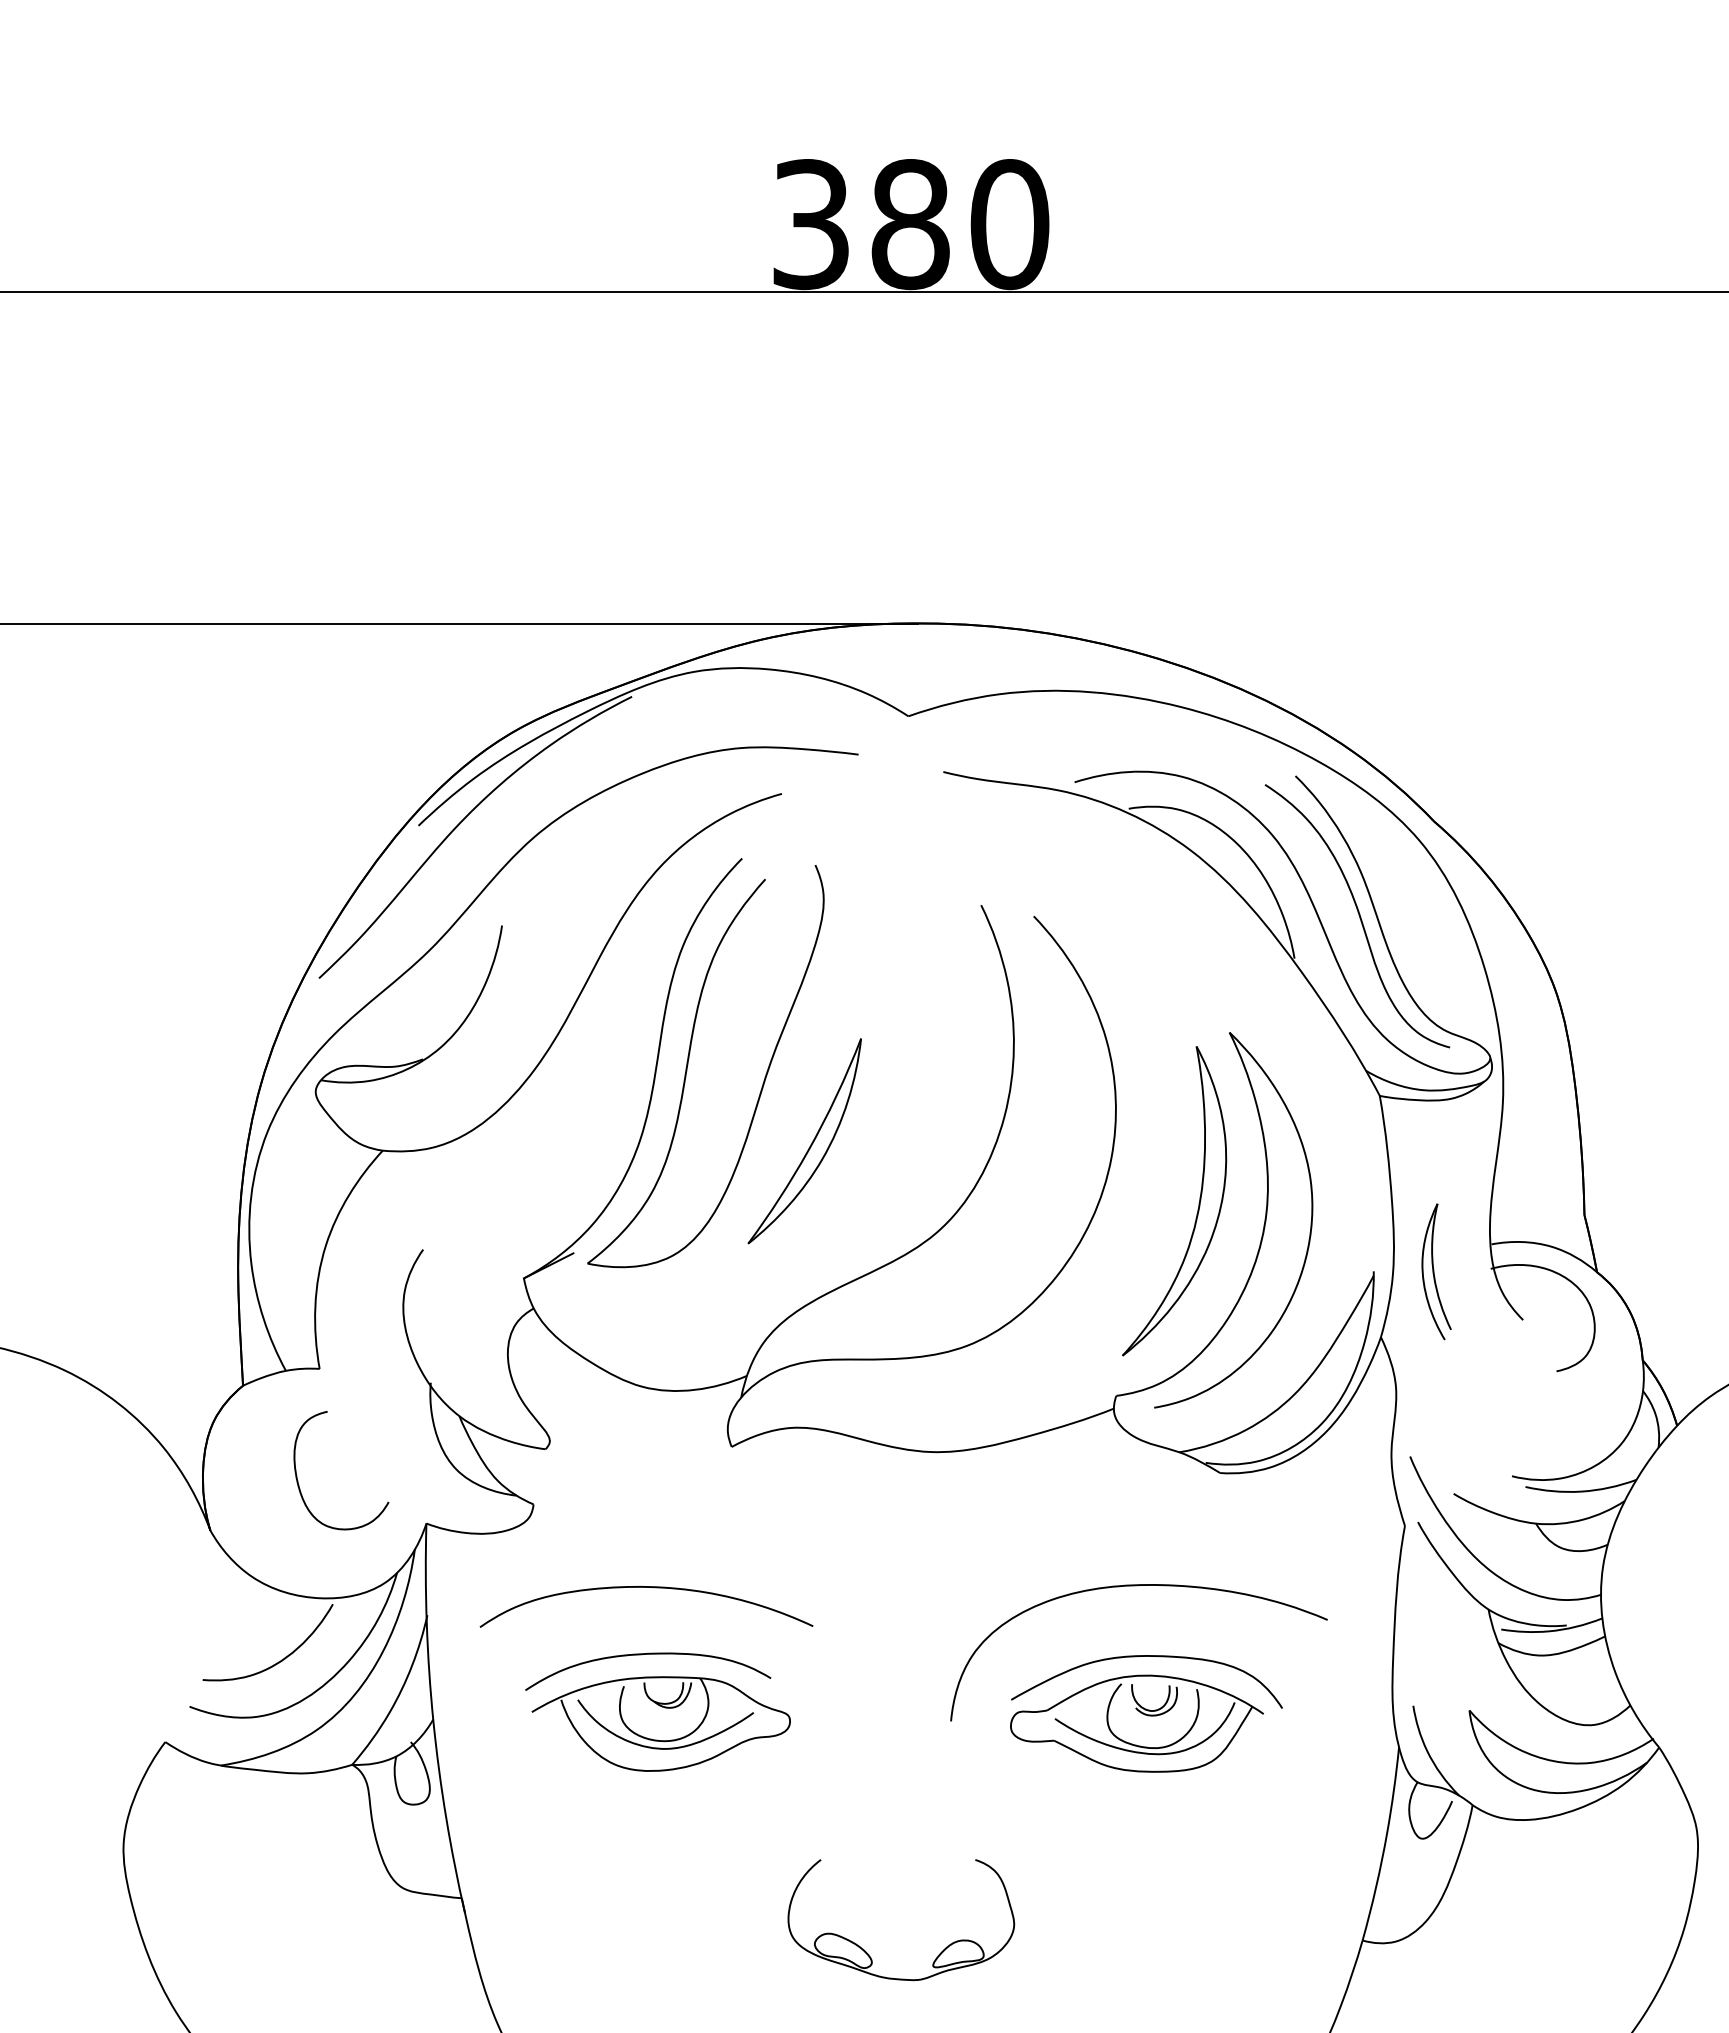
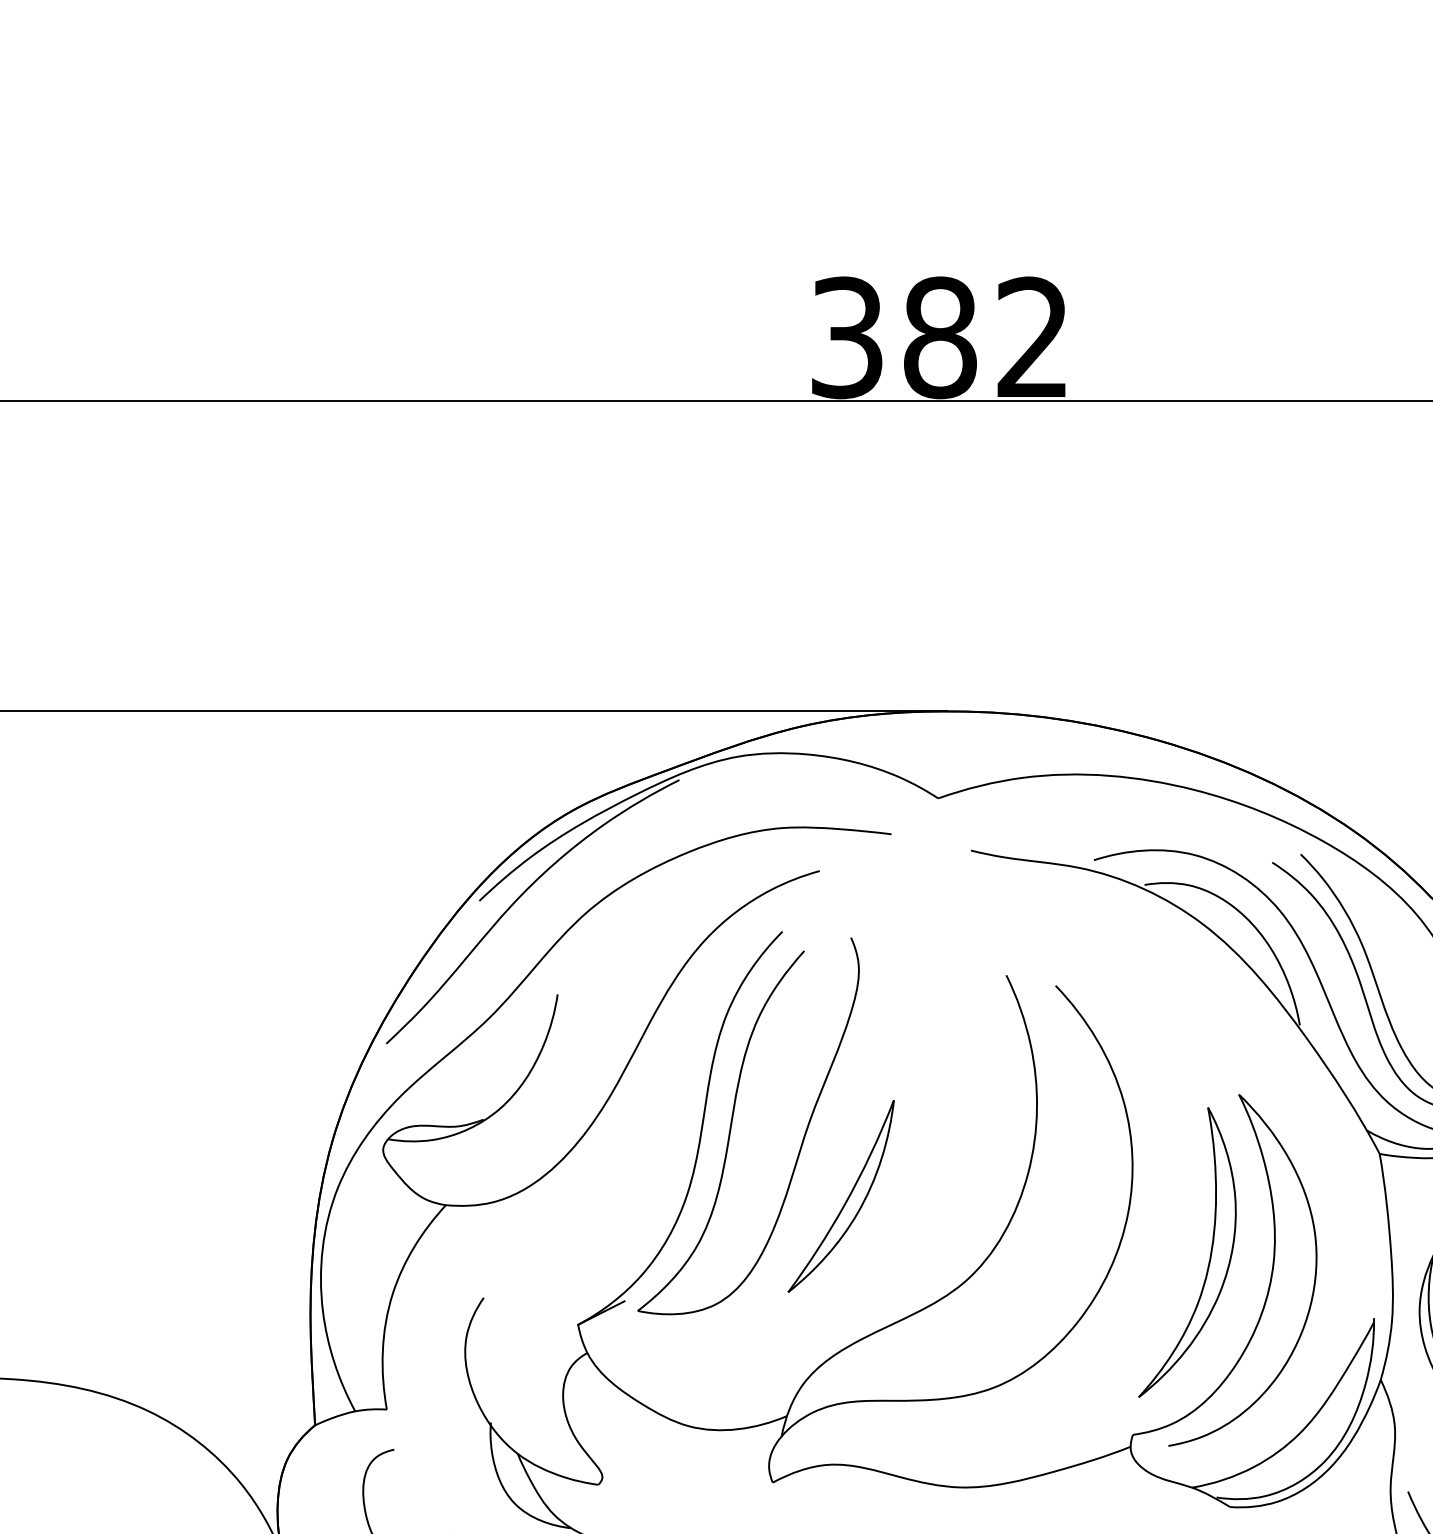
text: (1009, 224) -> (1032, 337), 380 -> 382

